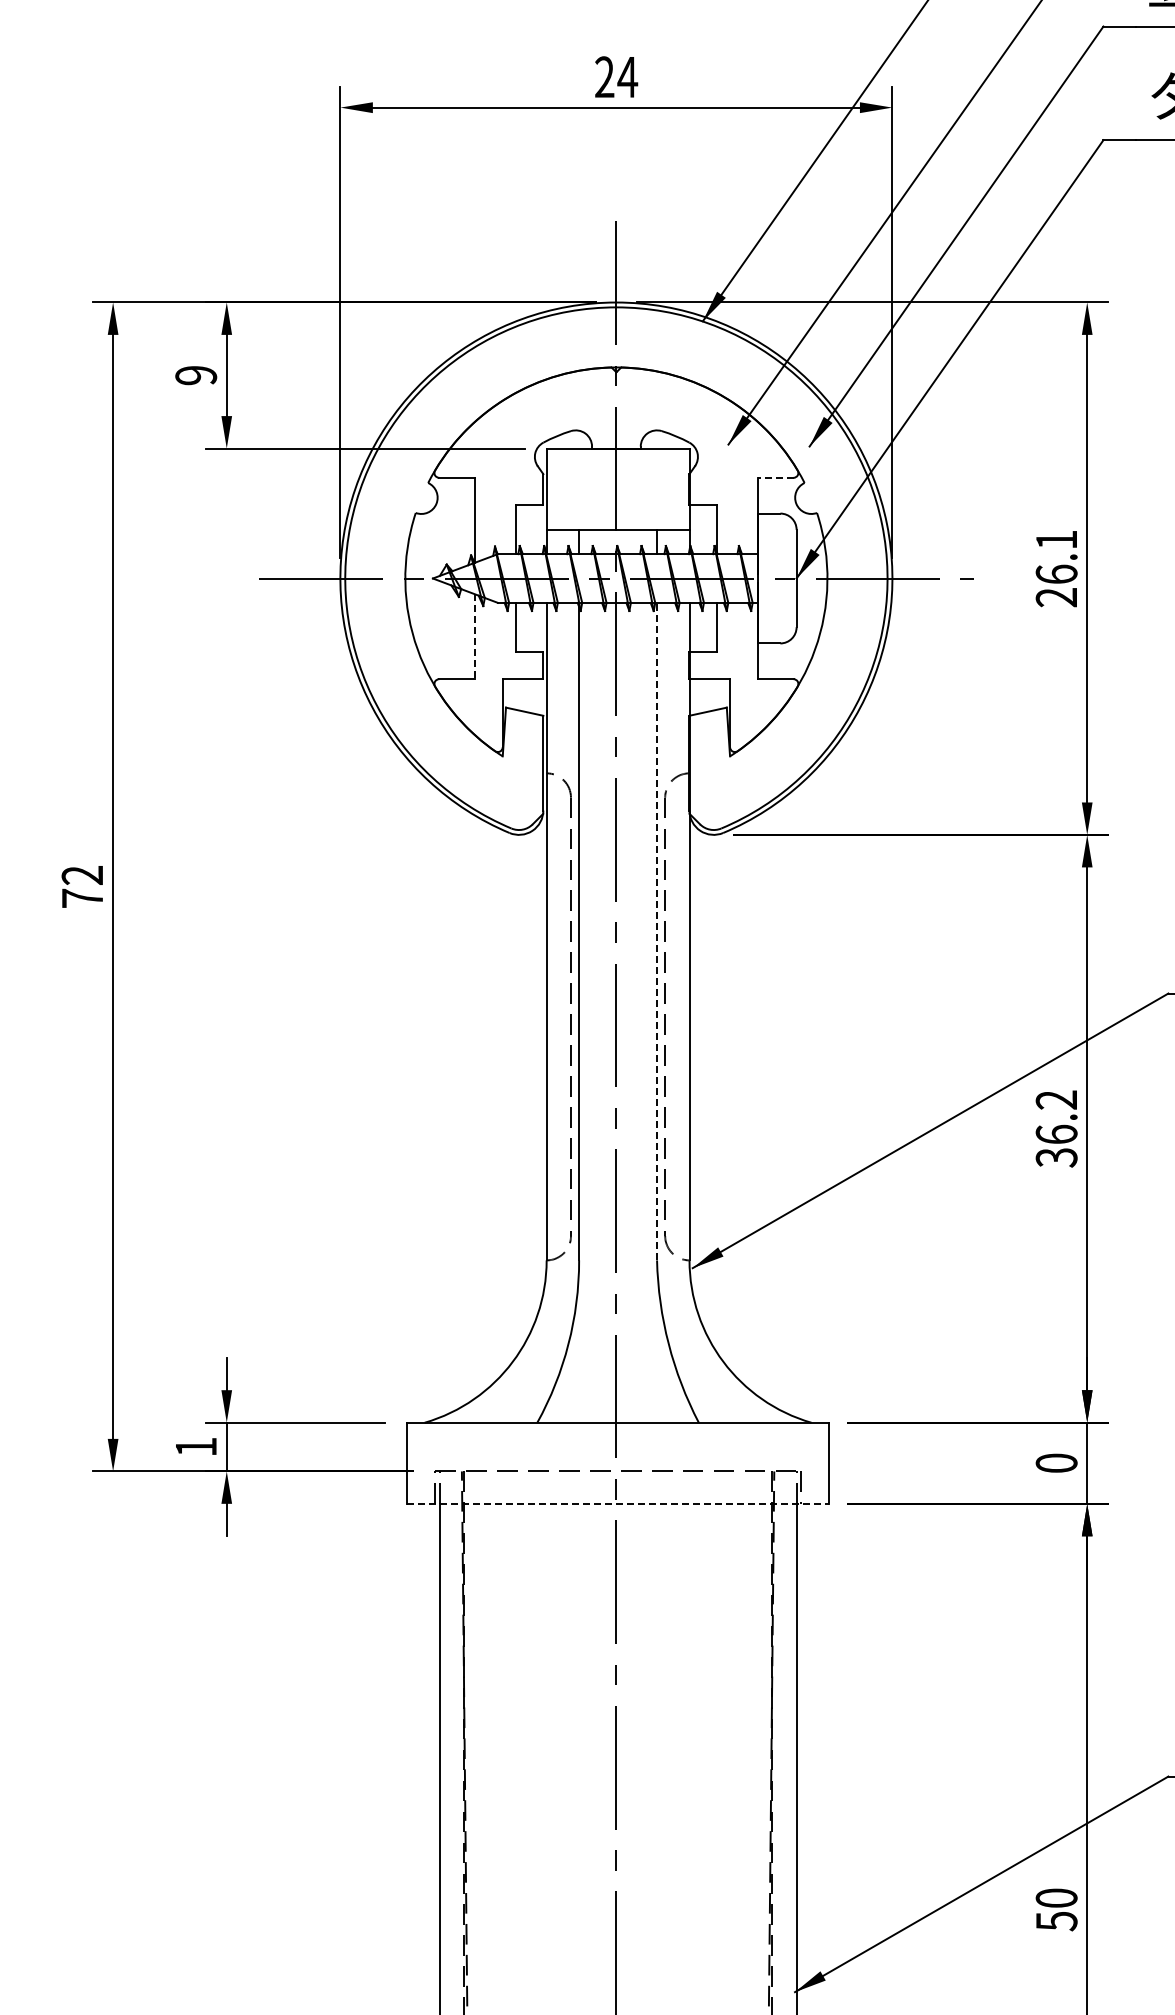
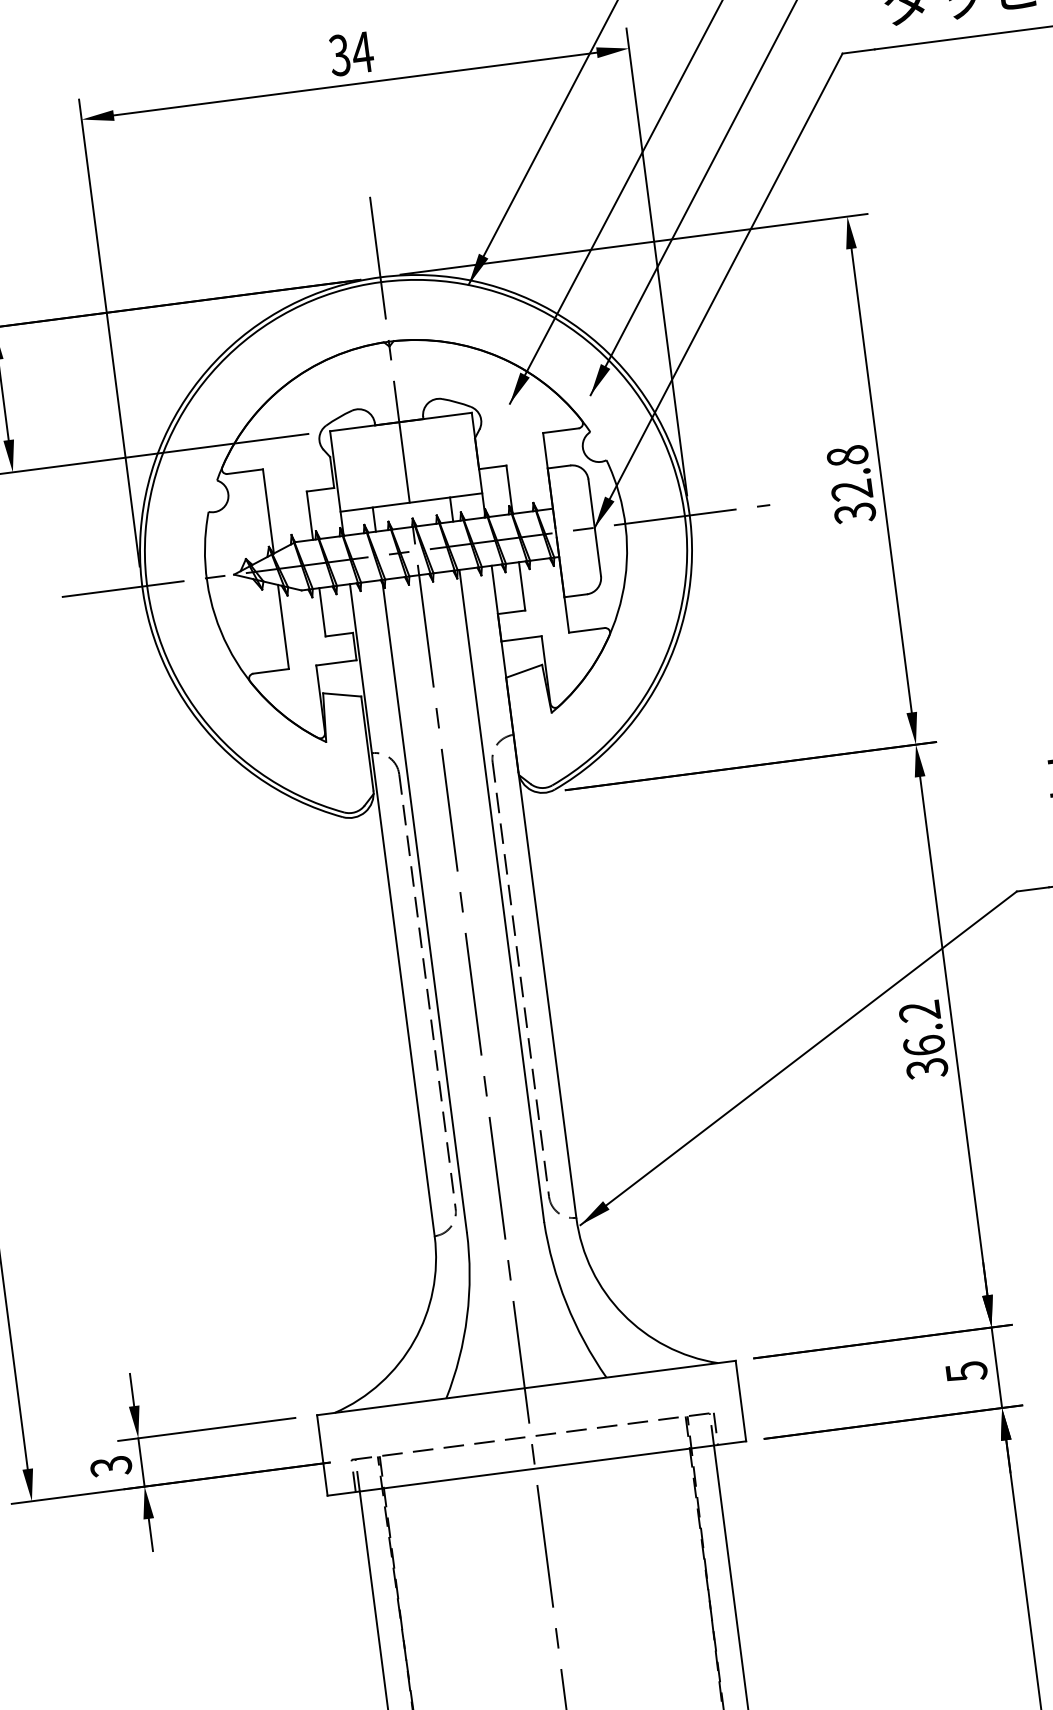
text: (604, 77) -> (339, 55), 24 -> 34
line: (775, 477) -> (560, 430), dashed -> solid
text: (1056, 568) -> (851, 484), 26.1 -> 32.8
line: (475, 637) -> (283, 627), dashed -> solid
line: (657, 931) -> (502, 895), dashed -> solid
text: (196, 1447) -> (111, 1466), 1 -> 3
text: (1056, 1463) -> (966, 1371), 0 -> 5
line: (618, 1503) -> (537, 1468), dashed -> solid

